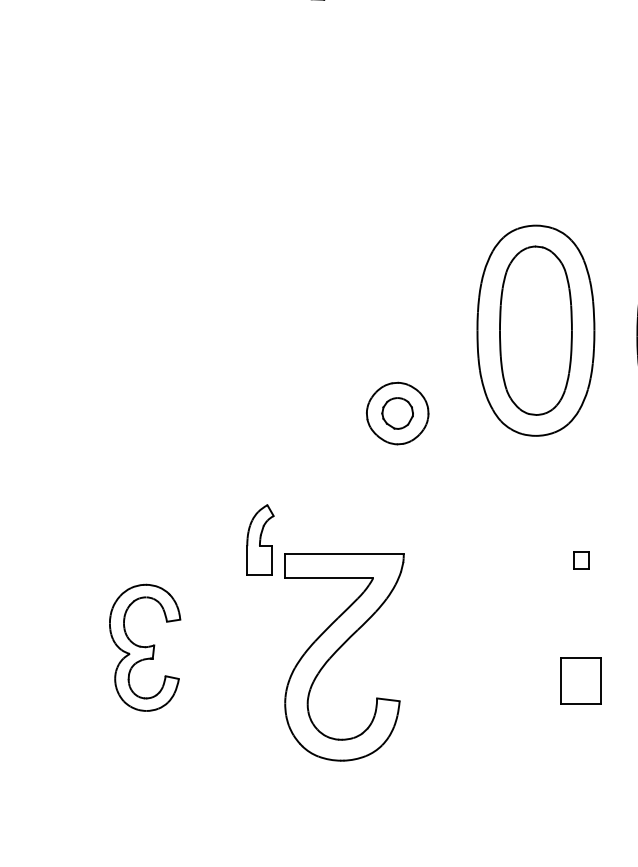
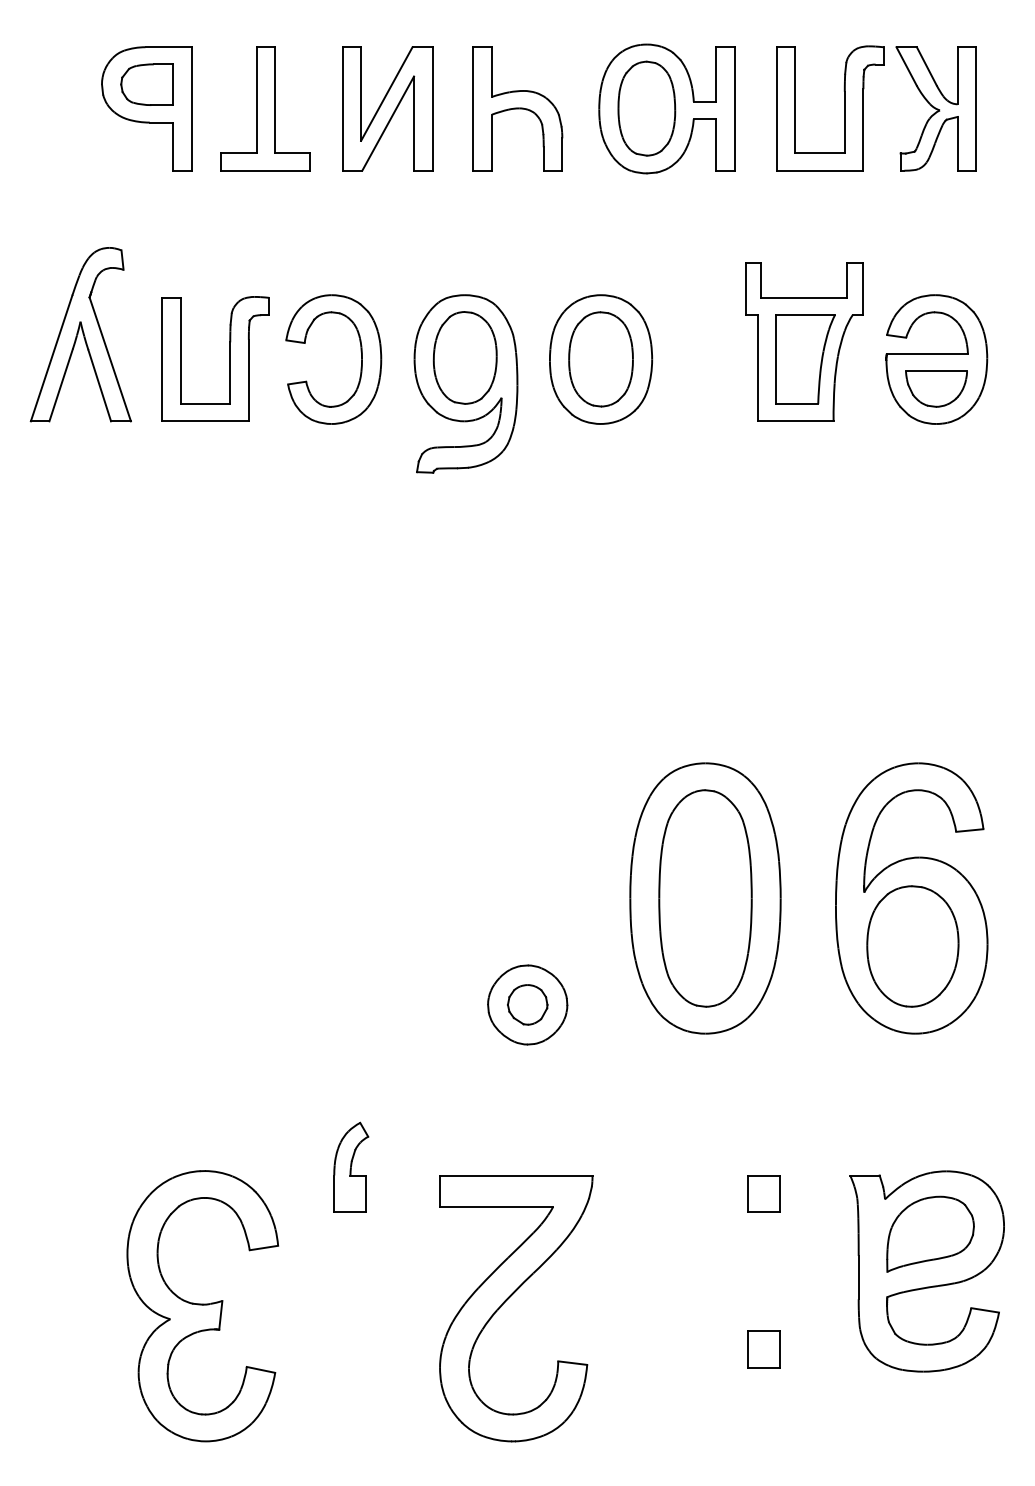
part: (581, 560) -> (763, 1193), size x1.67
part: (144, 648) -> (202, 1306), size x1.67
part: (338, 650) -> (508, 1299), moved
part: (581, 681) -> (763, 1349), size x0.62

